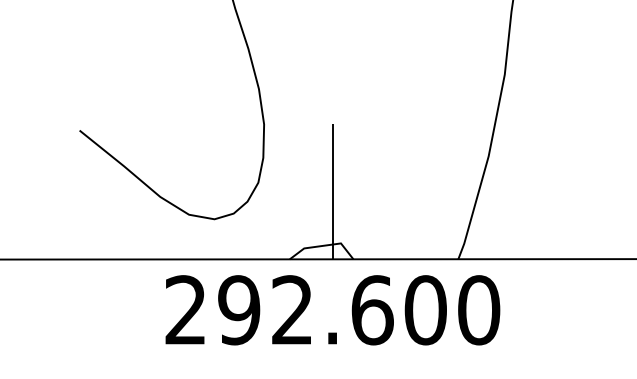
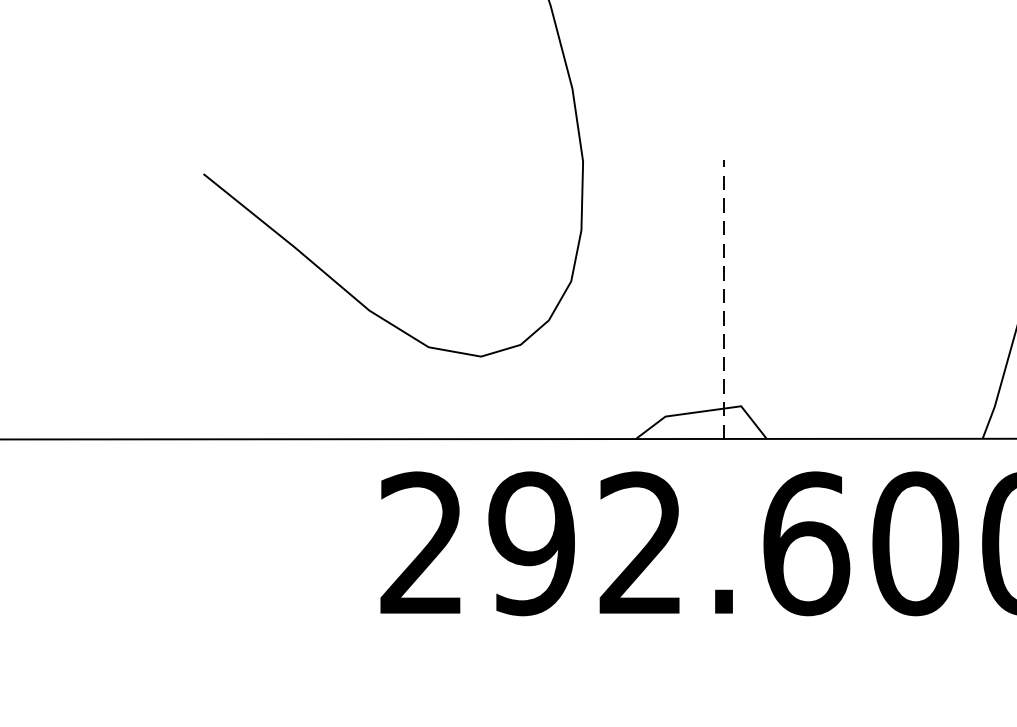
line: (332, 191) -> (723, 299), solid -> dashed

